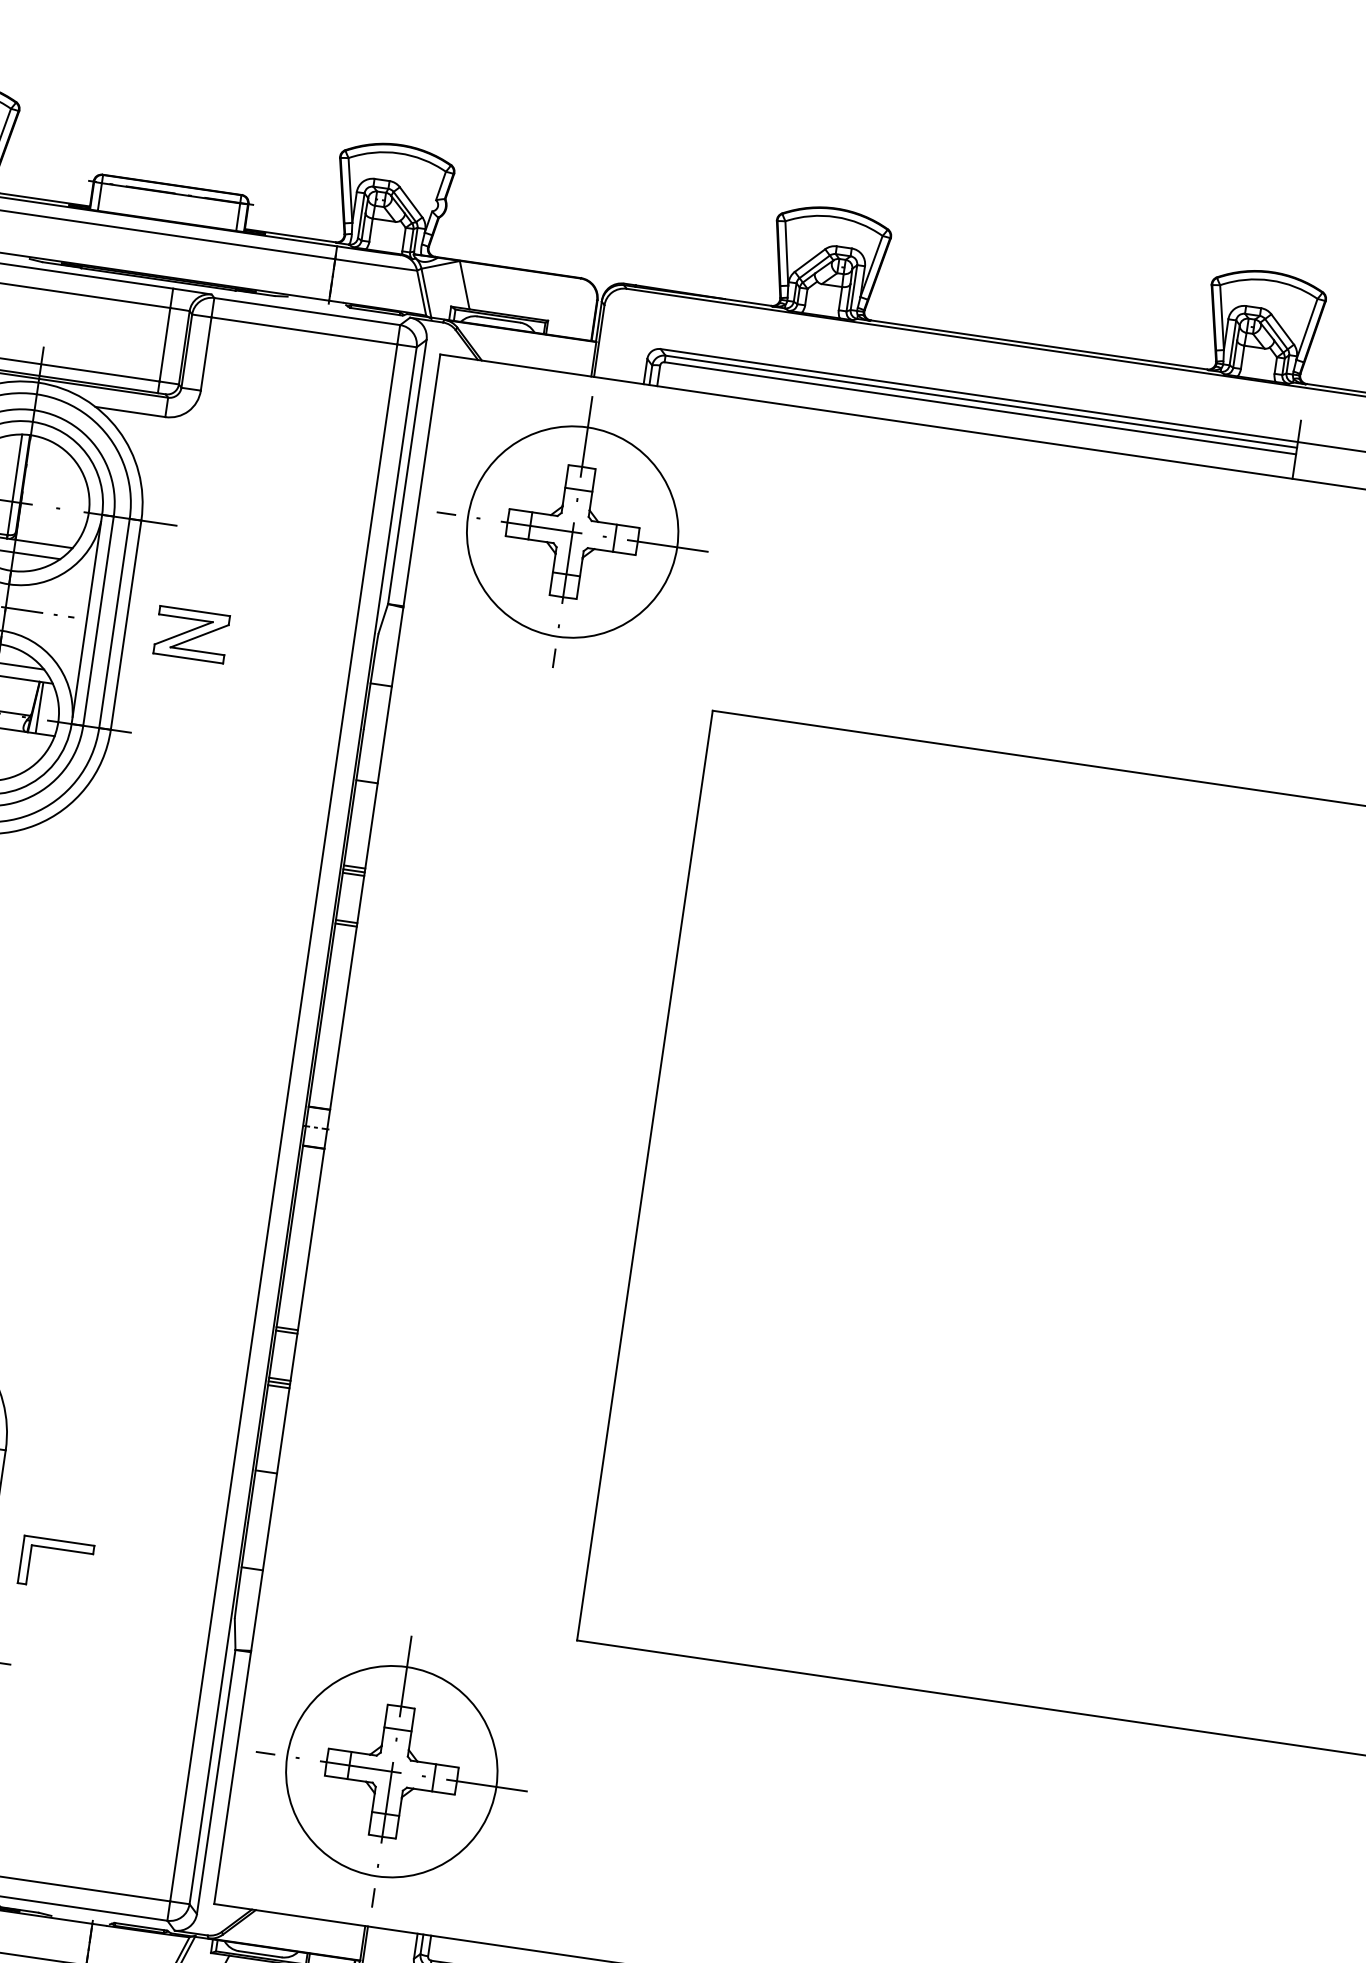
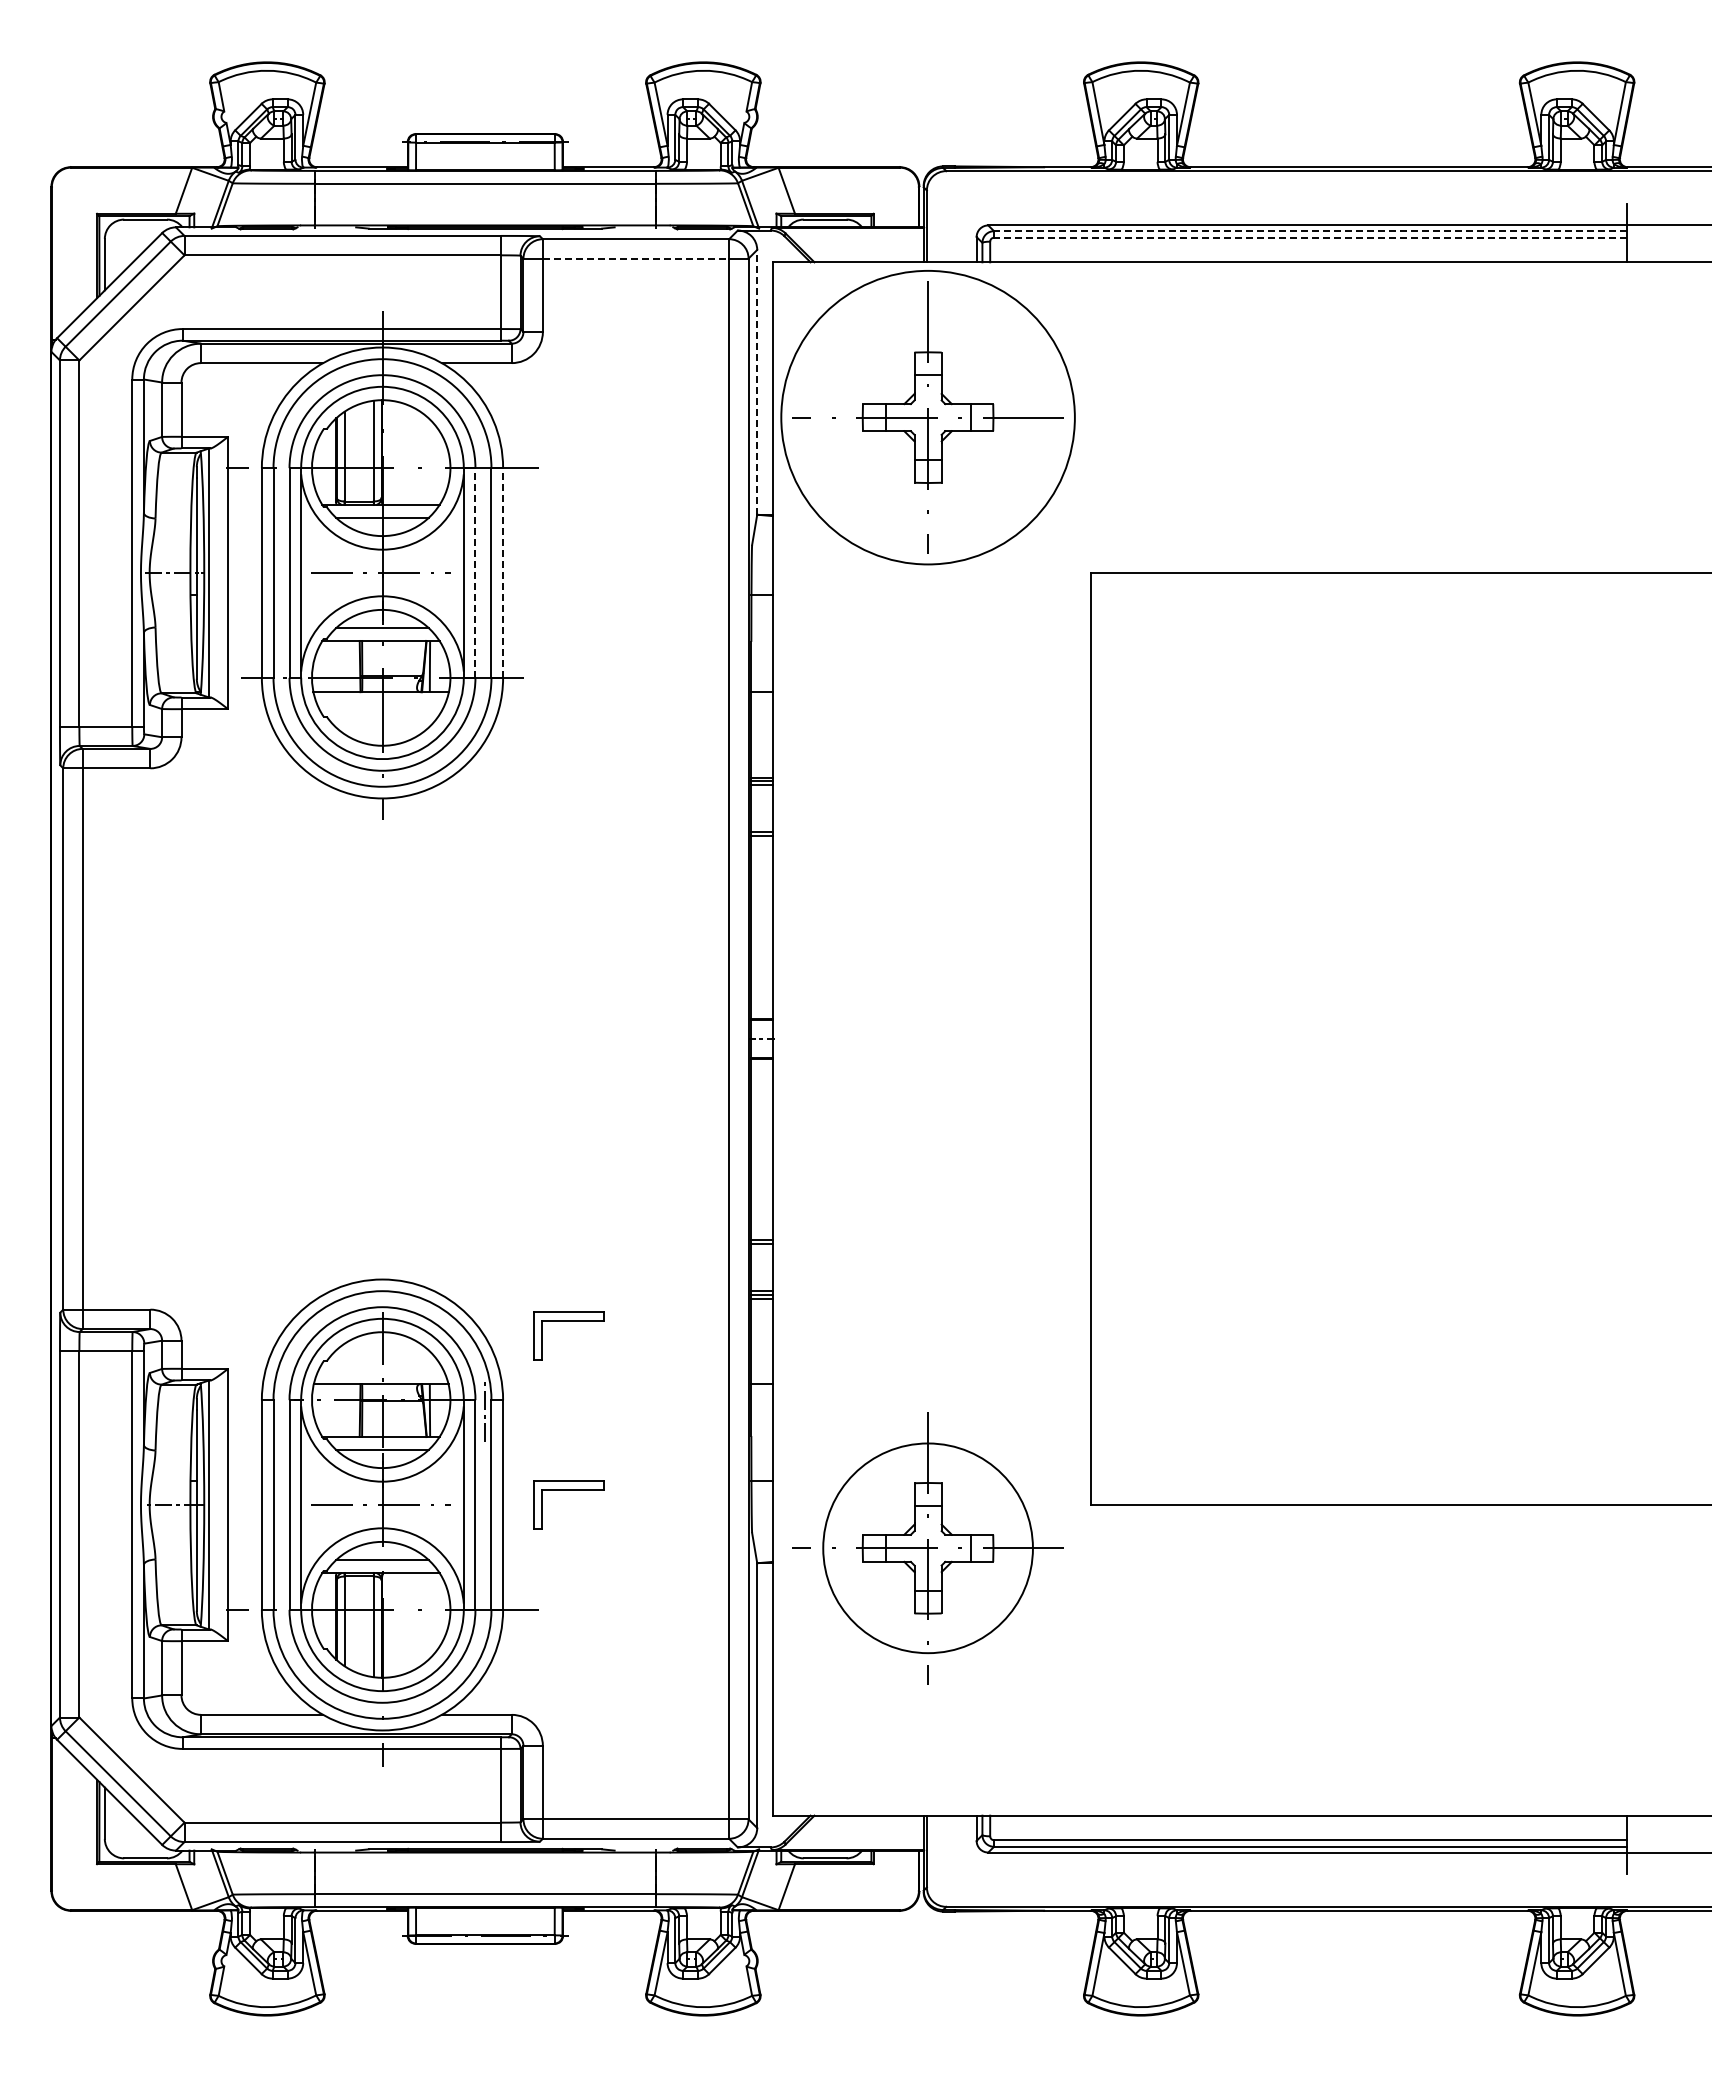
line: (304, 330) -> (636, 258), solid -> dashed
line: (981, 402) -> (1310, 231), solid -> dashed
line: (980, 408) -> (1310, 237), solid -> dashed
line: (407, 471) -> (757, 381), solid -> dashed
circle: (572, 531) -> (927, 417), size x1.4
line: (98, 620) -> (475, 572), solid -> dashed
line: (126, 624) -> (503, 572), solid -> dashed
part: (191, 634) -> (568, 572), removed
part: (82, 1381) -> (568, 1321), added
part: (391, 1771) -> (927, 1548), moved

